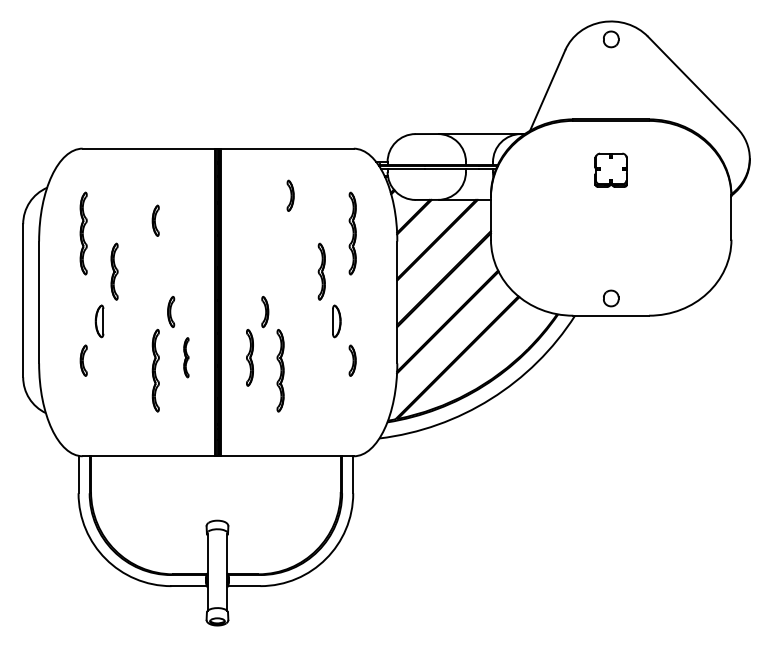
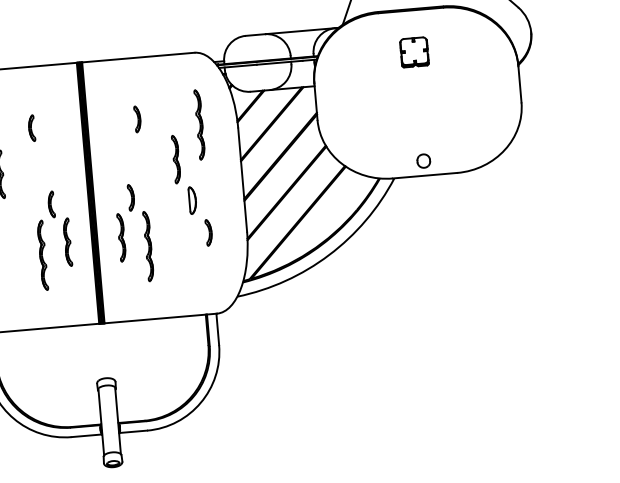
part: (290, 195) -> (137, 119), moved
part: (186, 357) -> (67, 242), size x1.43

